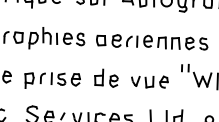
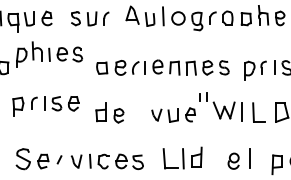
part: (57, 38) -> (49, 54), moved
part: (52, 81) -> (45, 106), moved
part: (149, 81) -> (173, 114), moved

